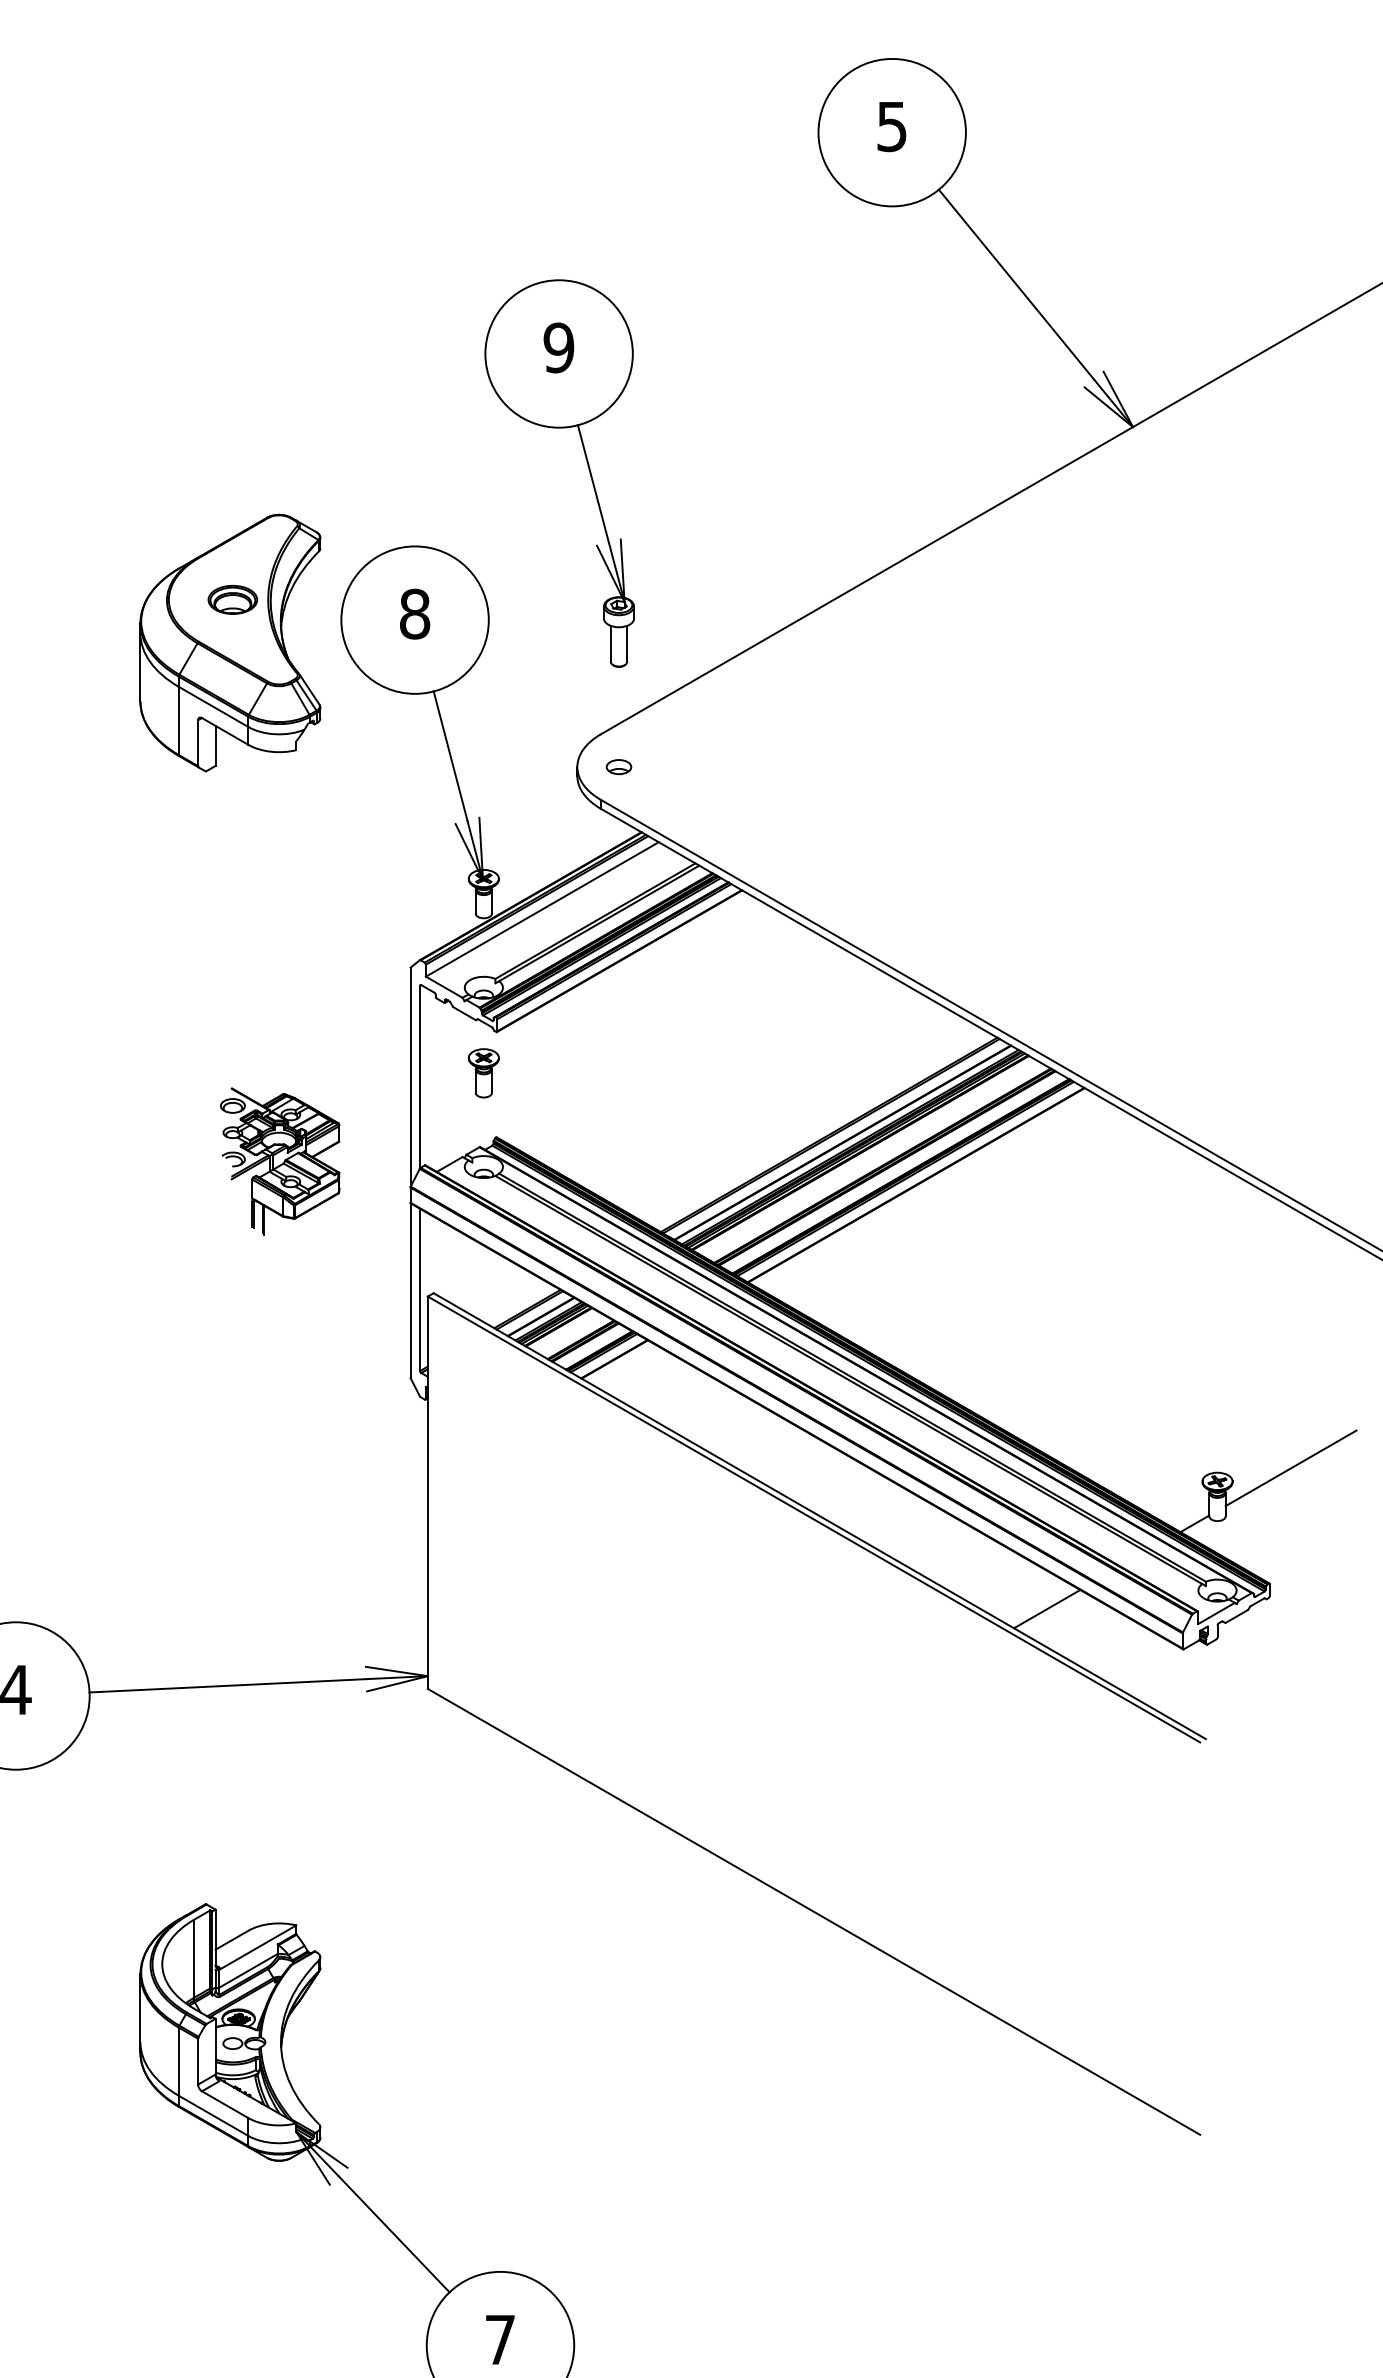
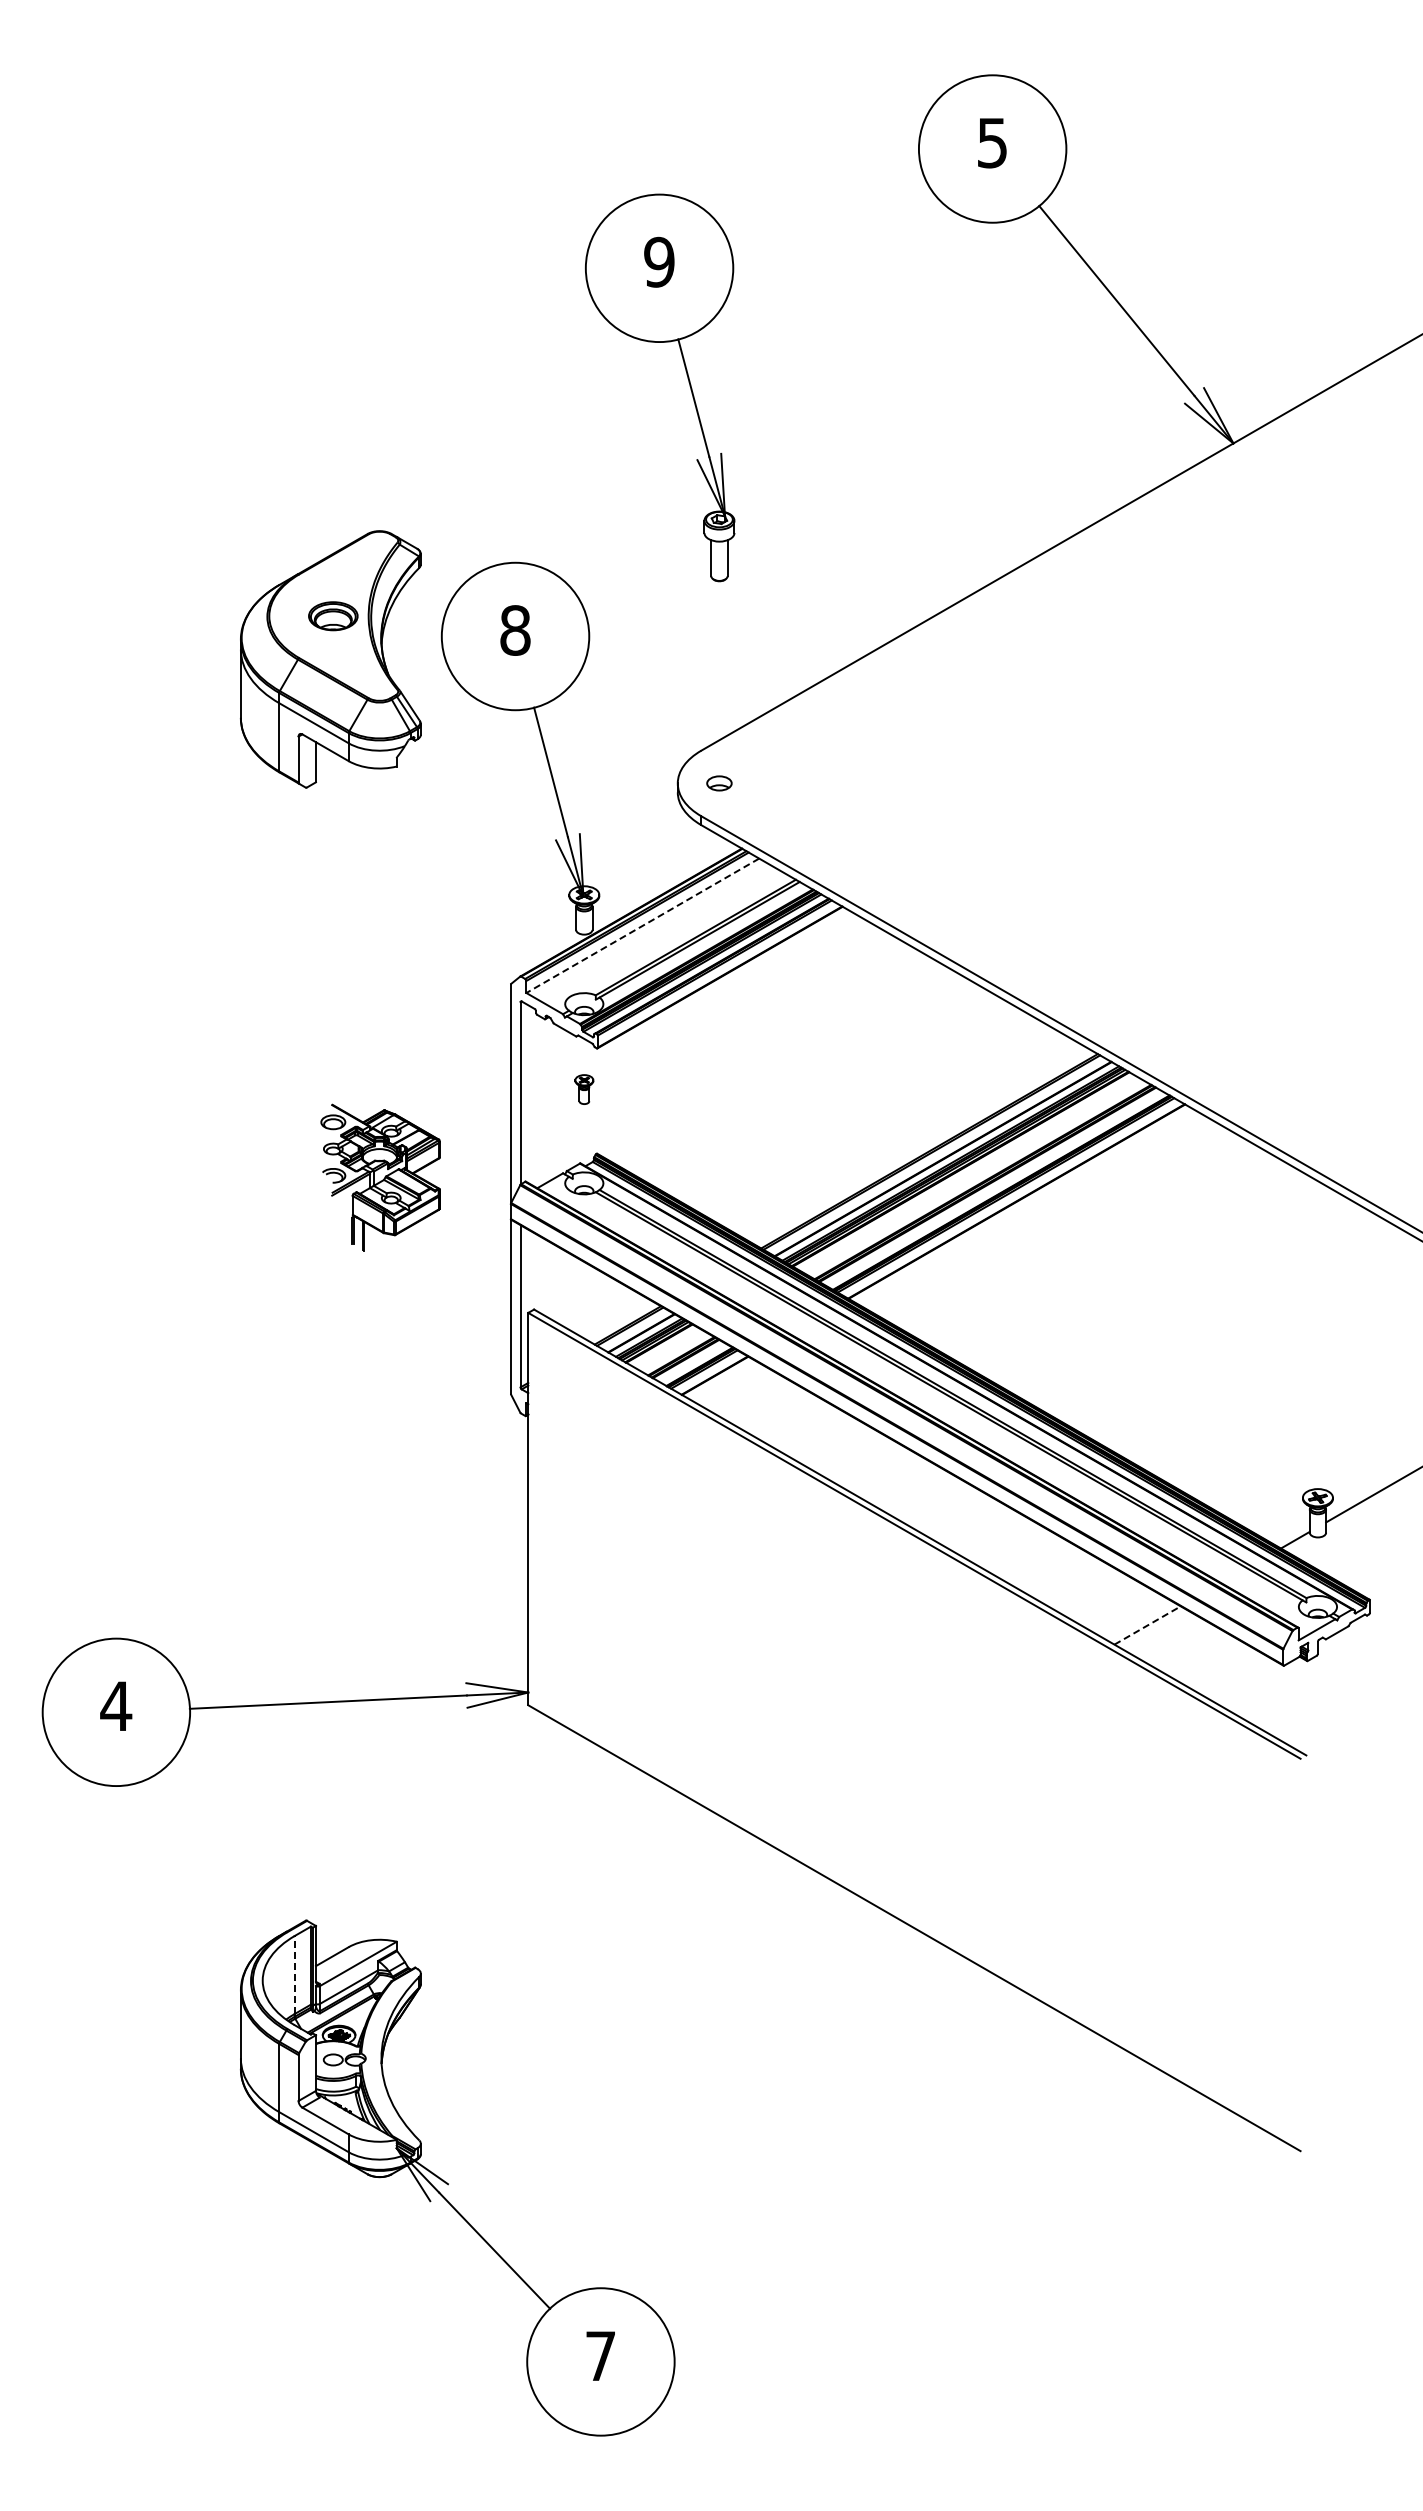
part: (588, 468) -> (688, 382), moved
line: (542, 910) -> (642, 926), solid -> dashed
part: (484, 1073) -> (584, 1089), size x0.6
line: (1048, 1609) -> (1148, 1625), solid -> dashed
line: (194, 1958) -> (294, 1974), solid -> dashed

